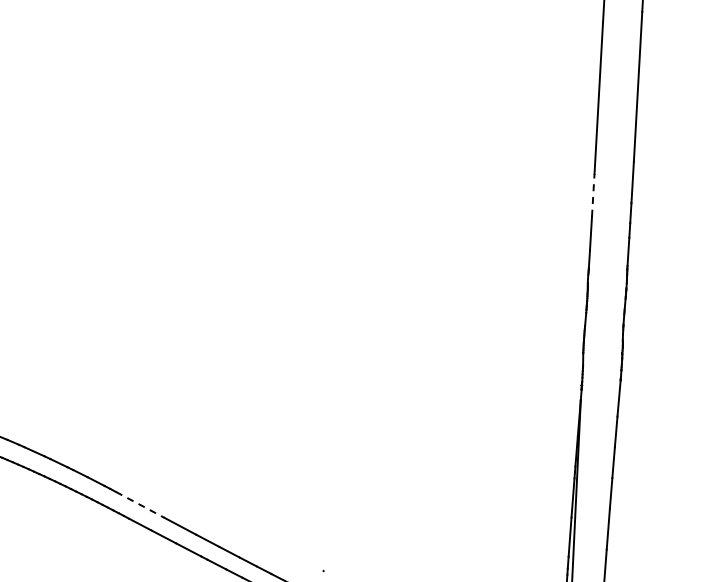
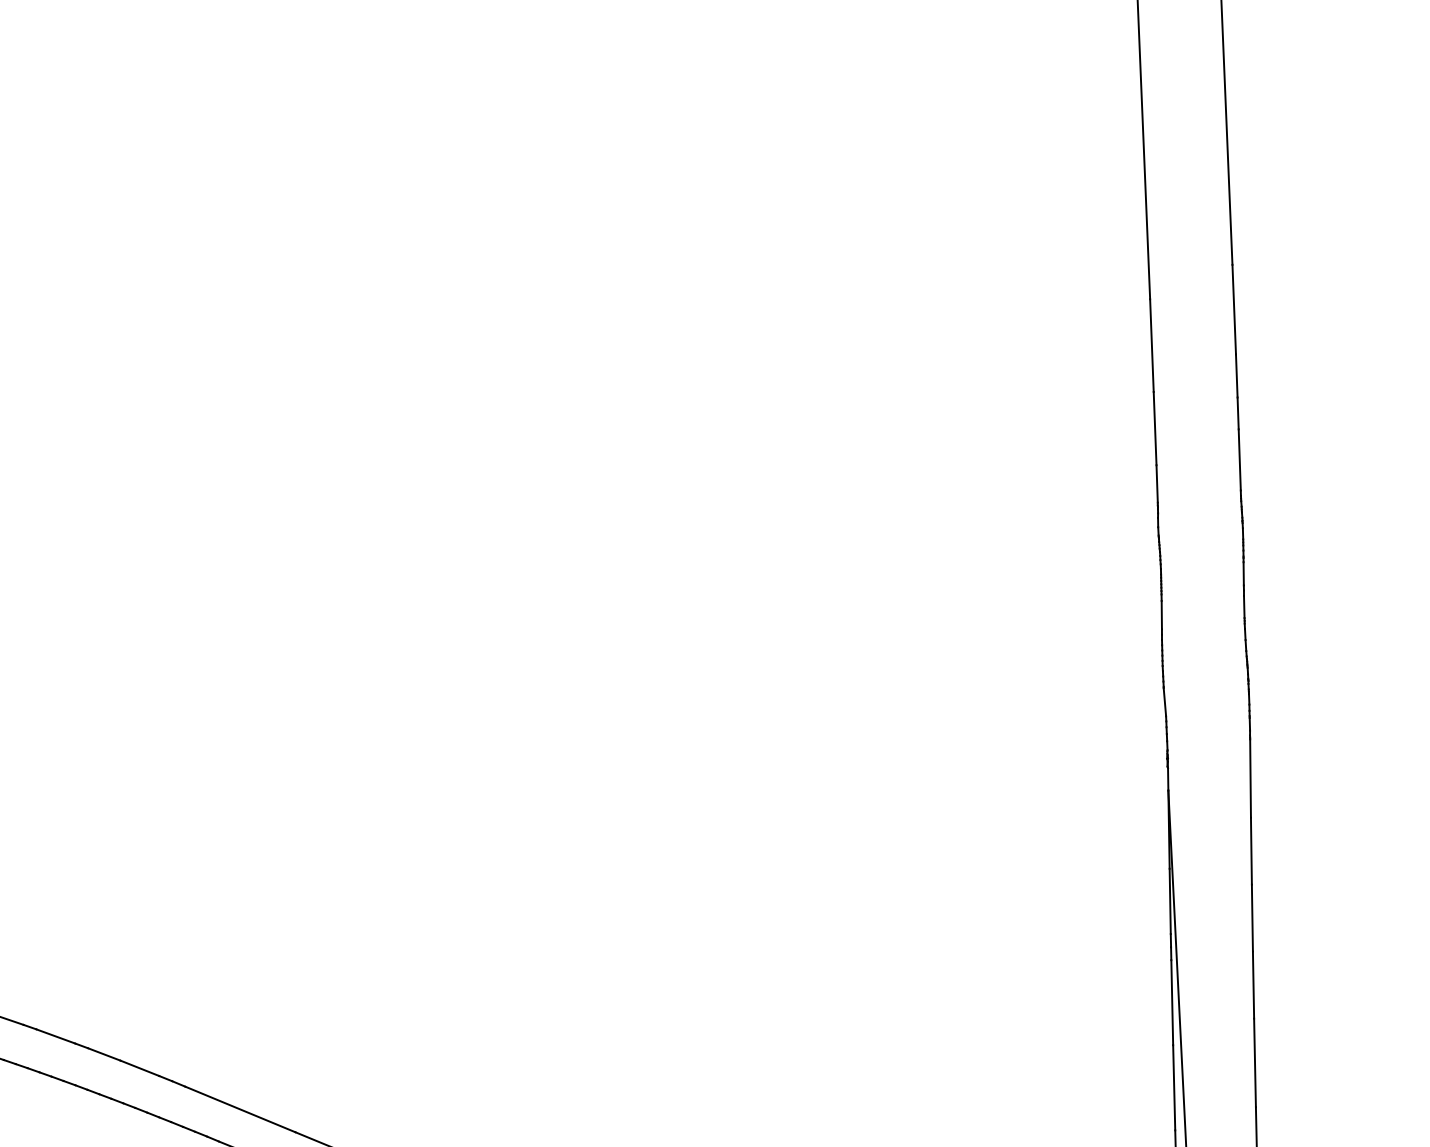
line: (593, 194) -> (1152, 343), dashed -> solid
line: (140, 504) -> (240, 1108), dashed -> solid

